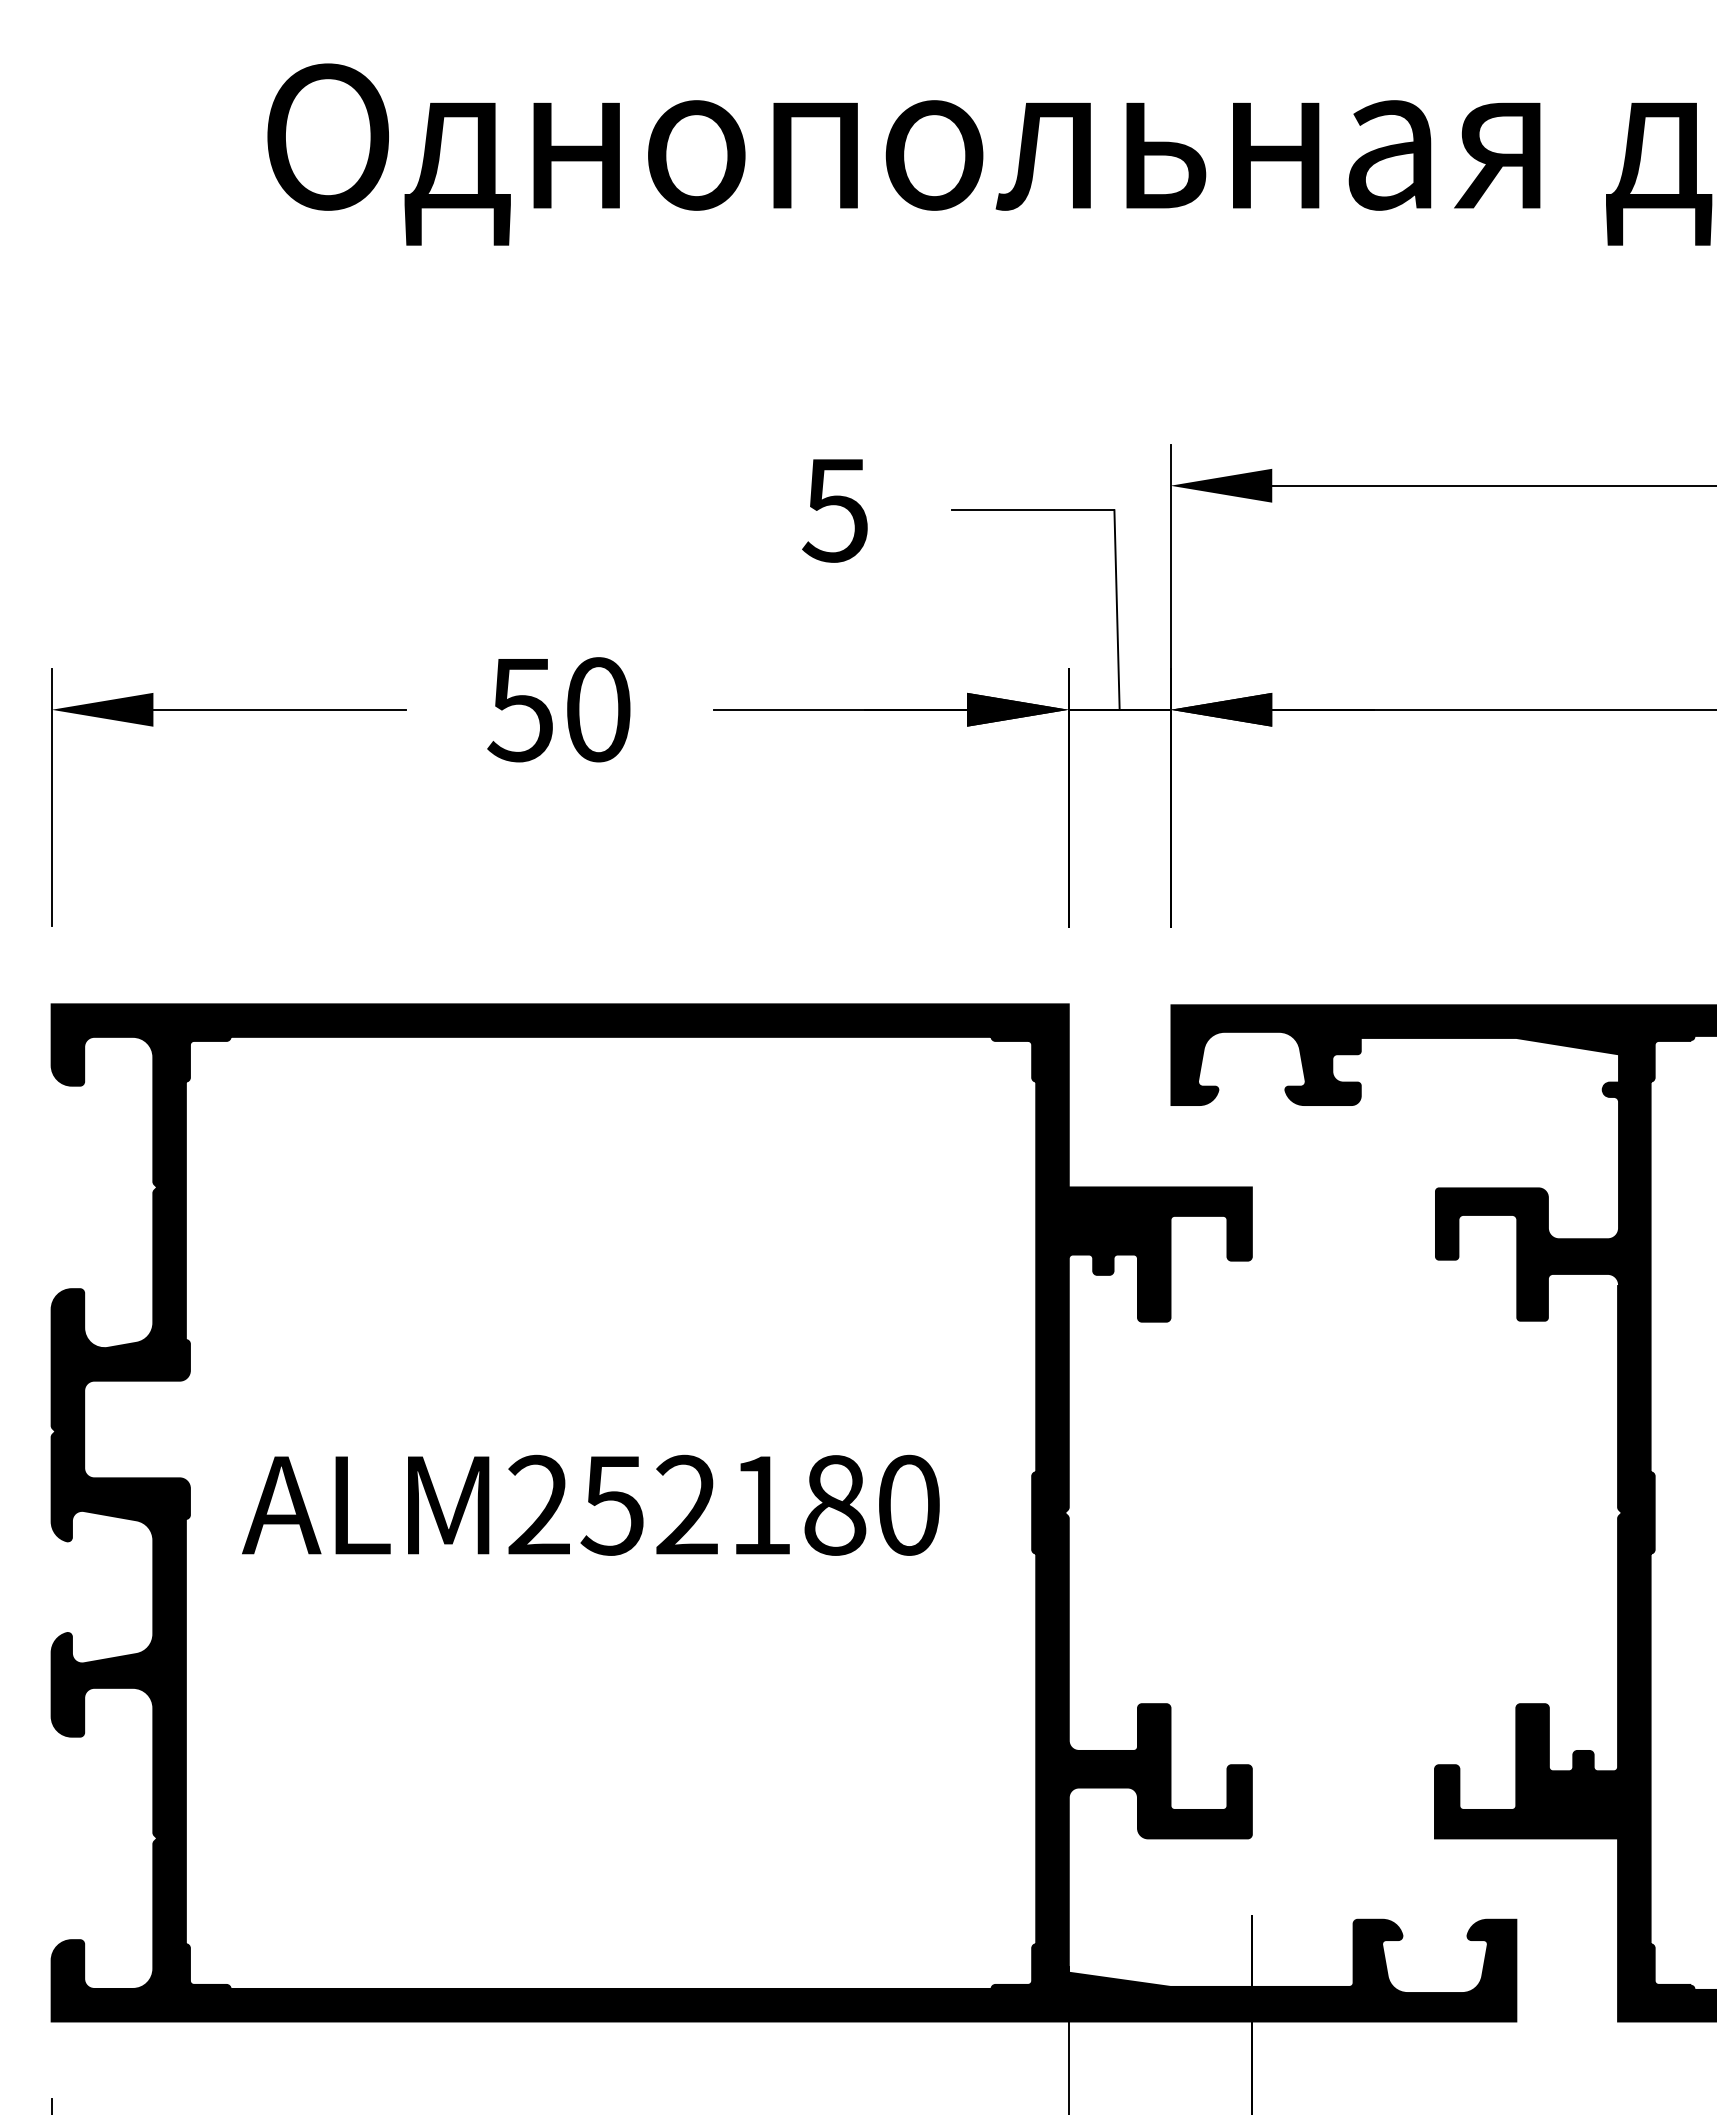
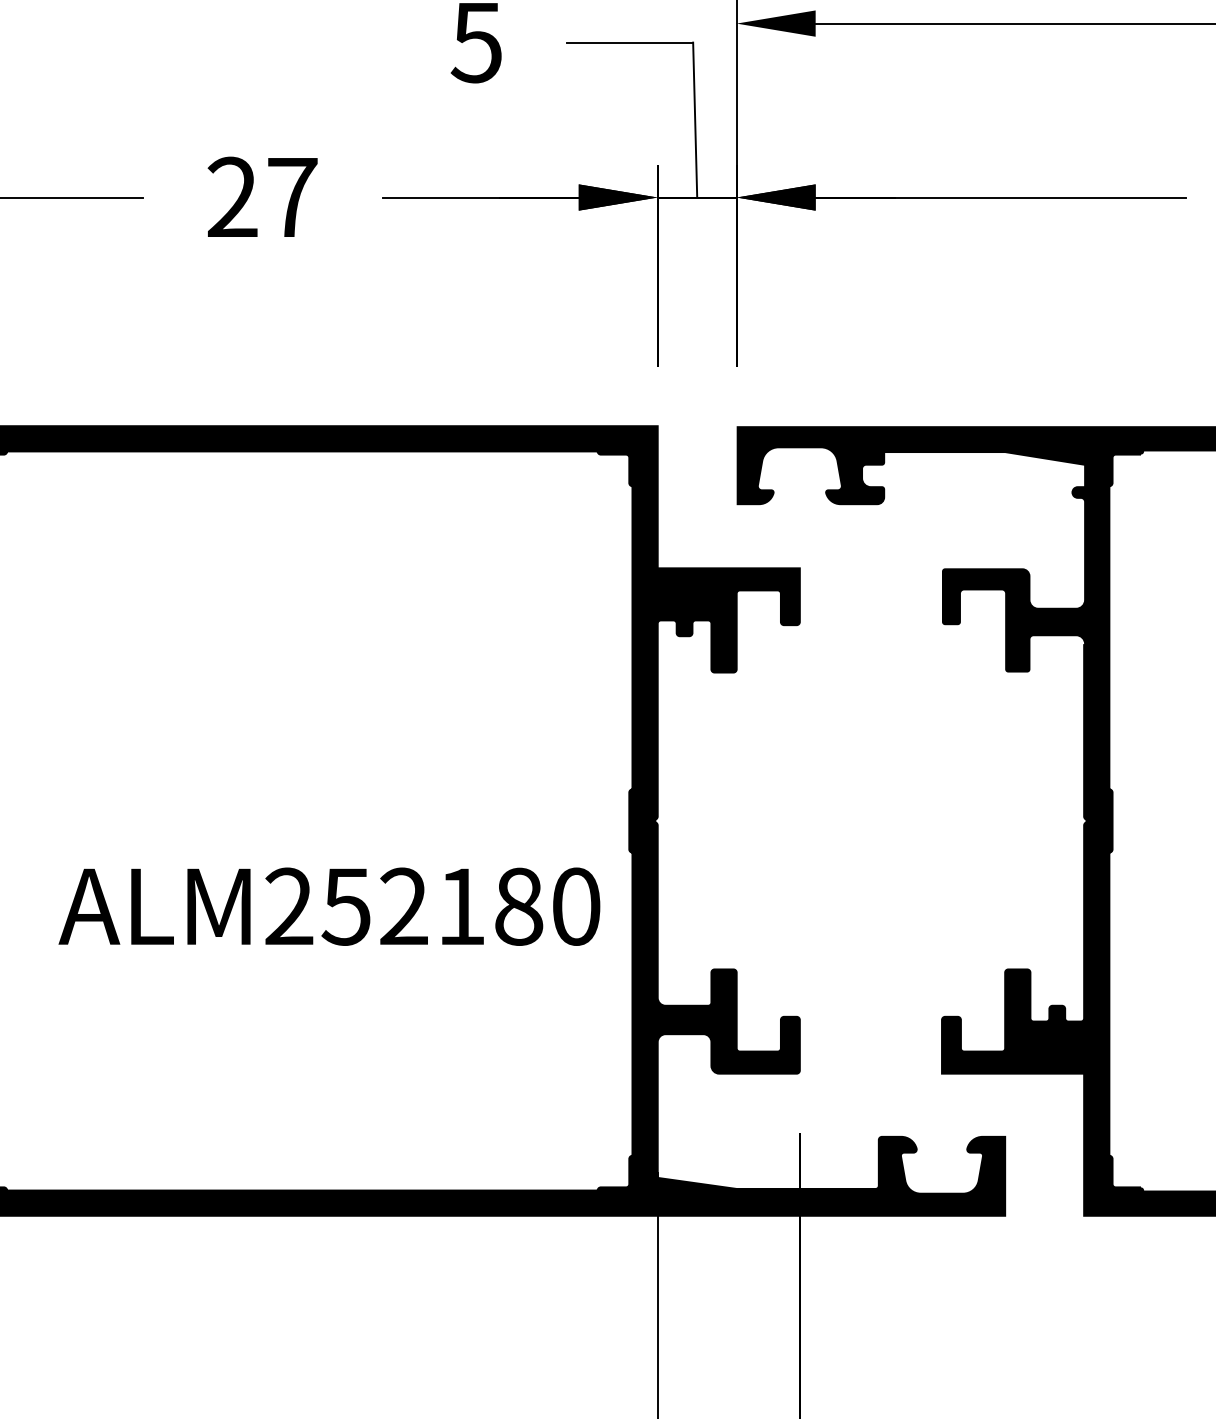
text: (558, 709) -> (261, 197), 50 -> 27
text: (590, 1504) -> (329, 906), moved

